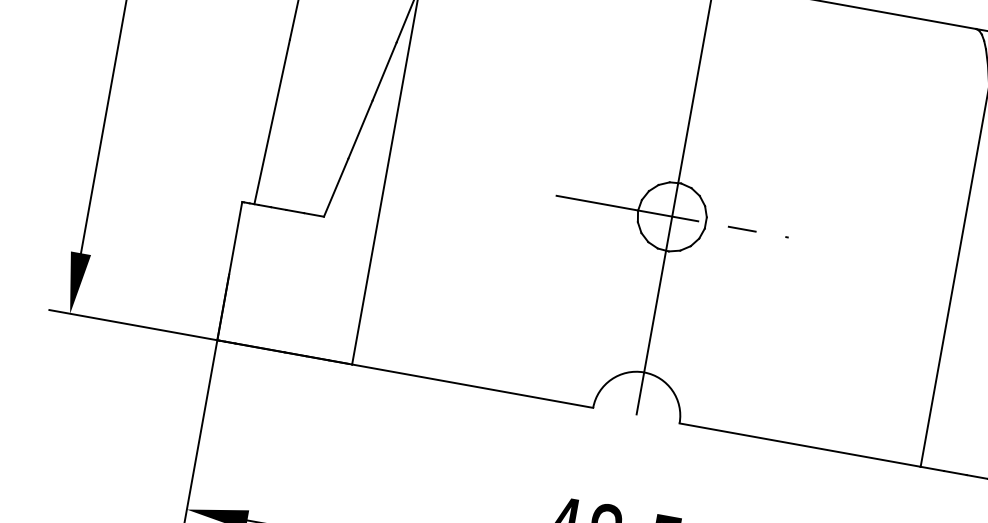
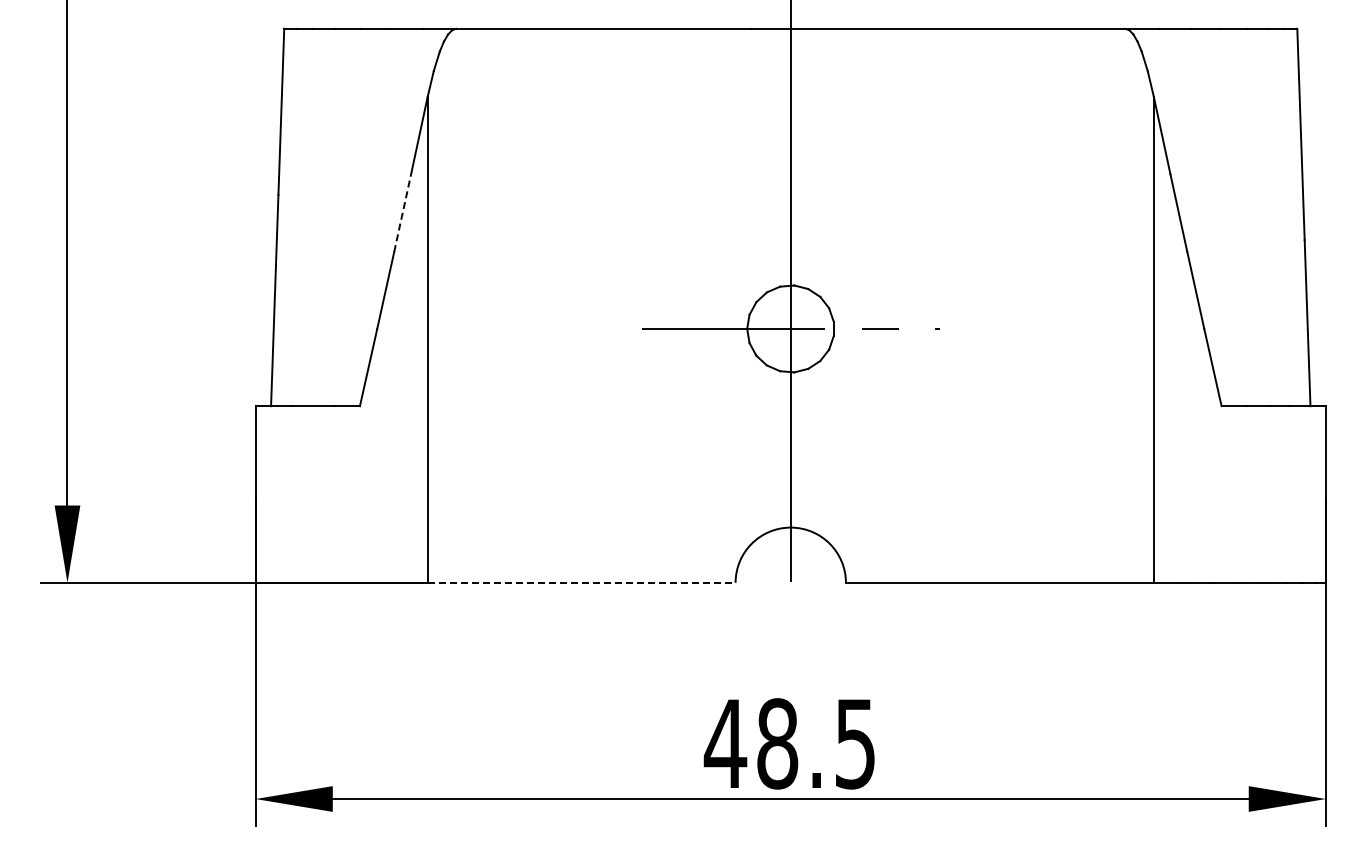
line: (384, 71) -> (402, 213), solid -> dashed
line: (472, 385) -> (581, 582), solid -> dashed

